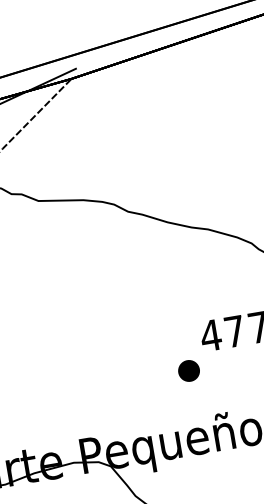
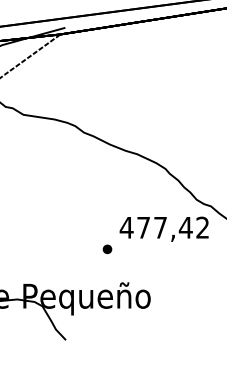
part: (188, 369) -> (107, 248), size x0.62

